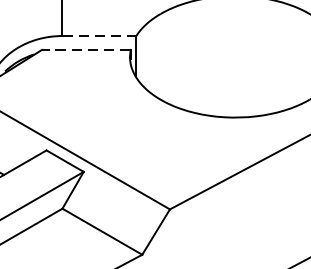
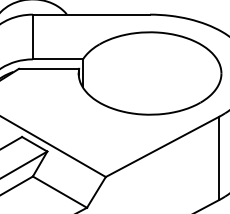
line: (100, 36) -> (58, 59), dashed -> solid
line: (85, 49) -> (48, 68), dashed -> solid

